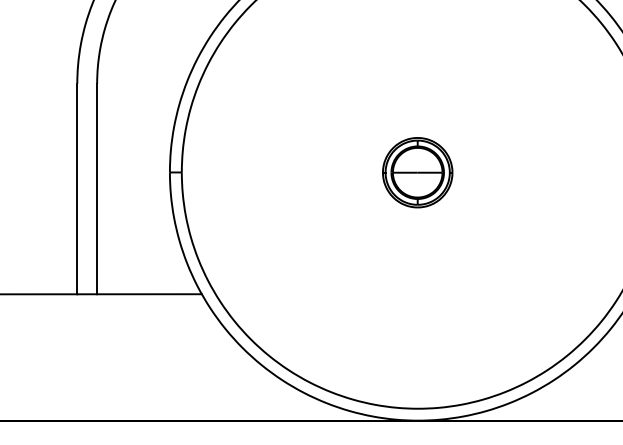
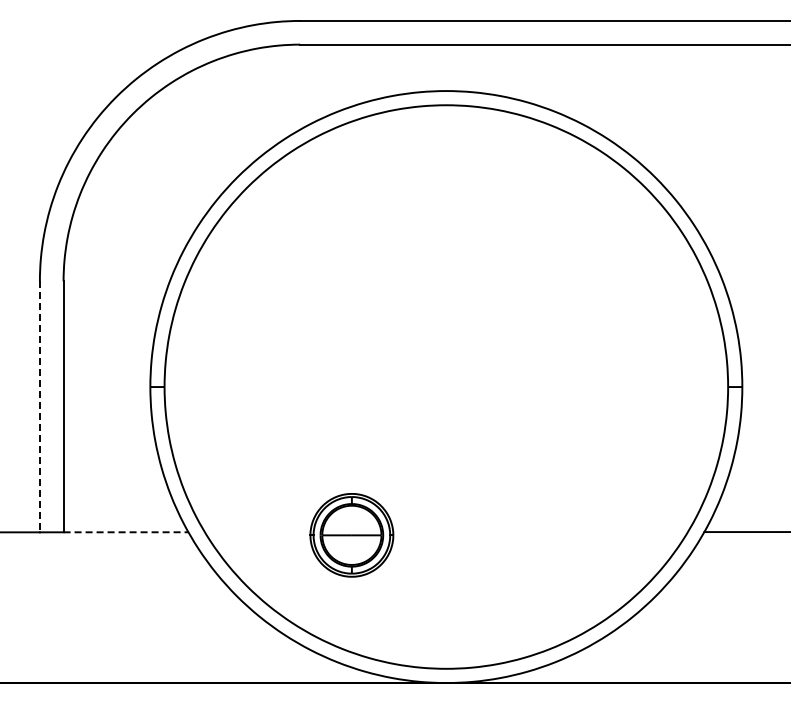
part: (417, 172) -> (351, 535), moved
line: (76, 189) -> (39, 407), solid -> dashed
line: (149, 294) -> (126, 532), solid -> dashed

